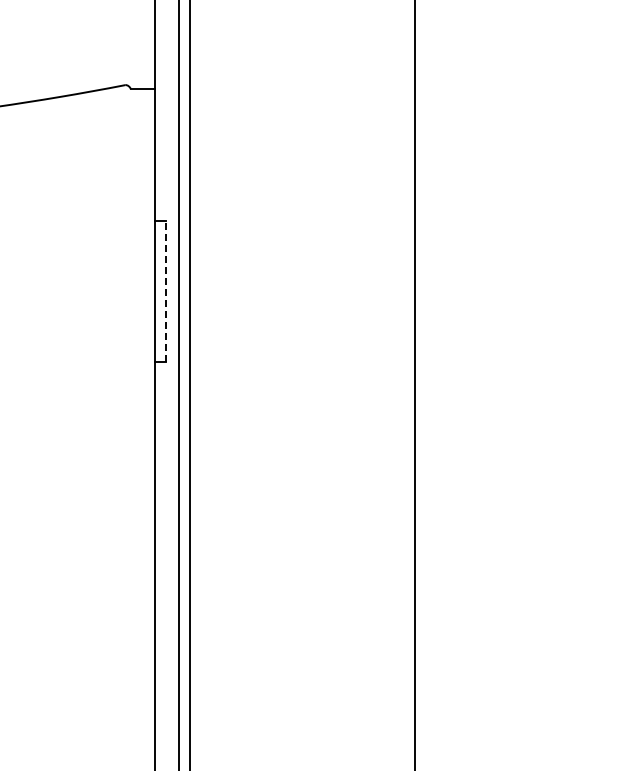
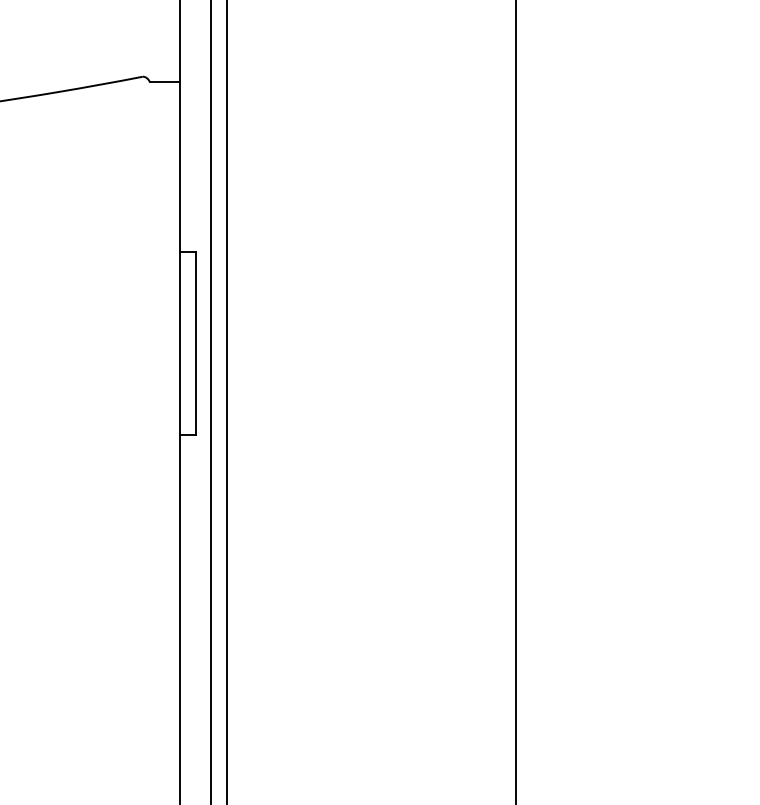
line: (166, 291) -> (195, 343), dashed -> solid

